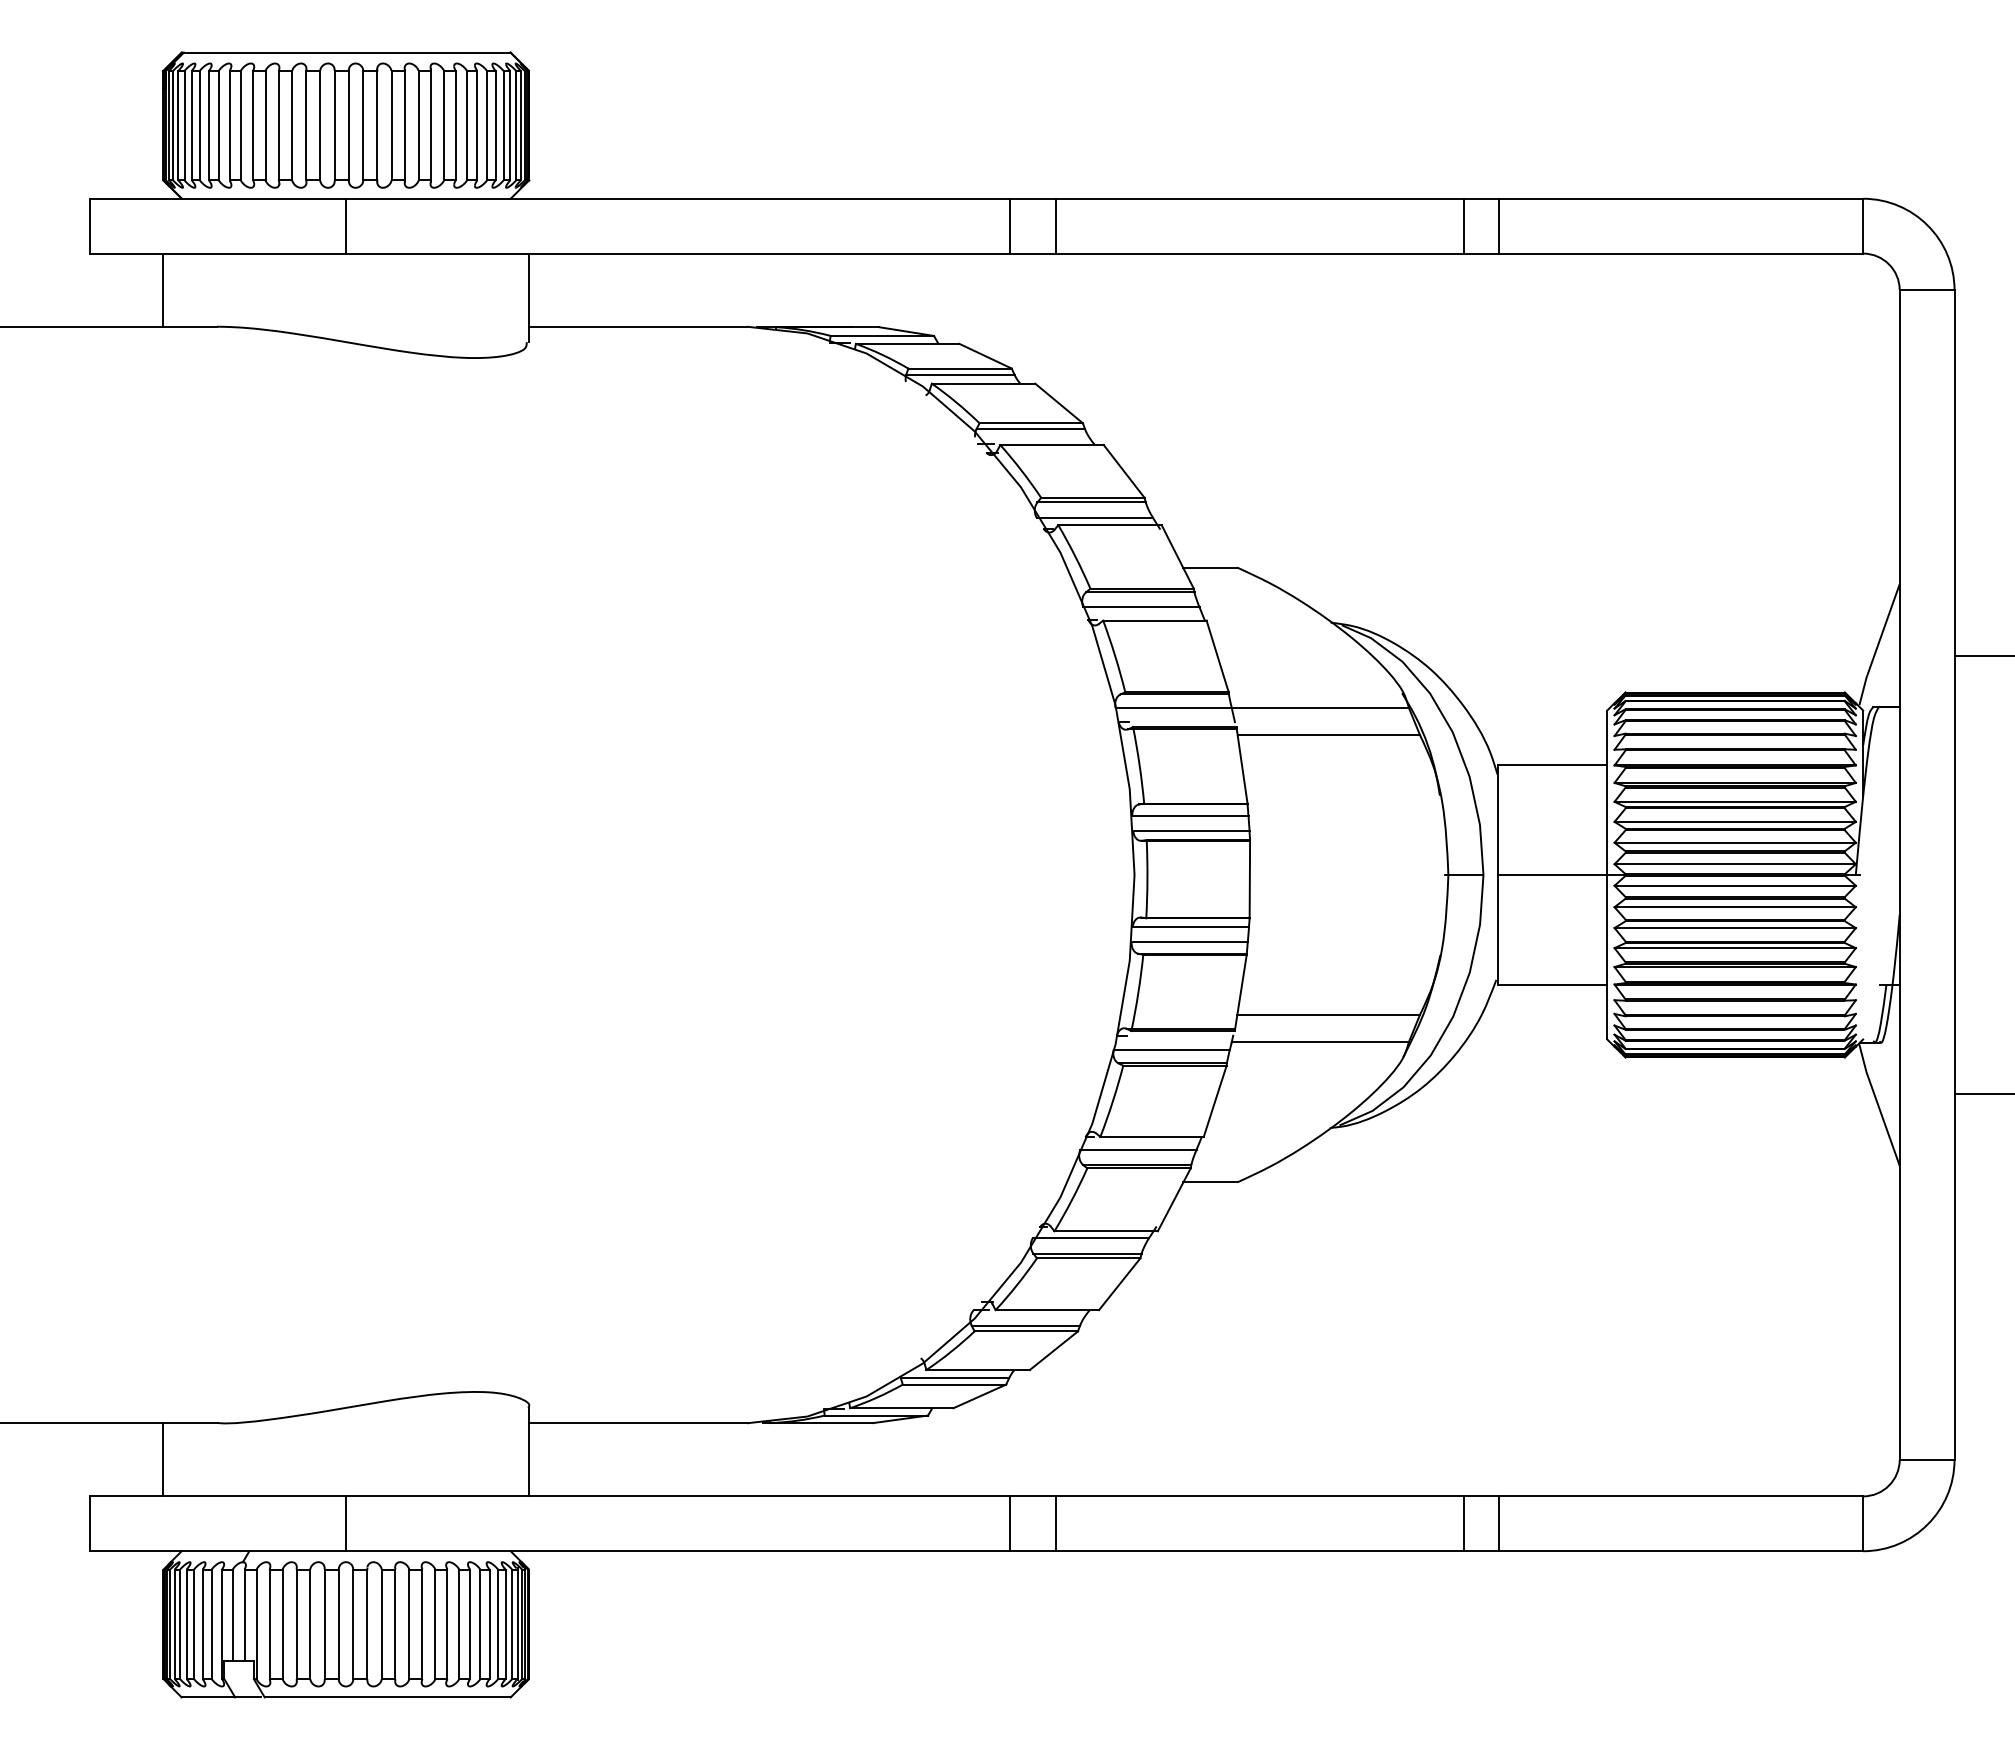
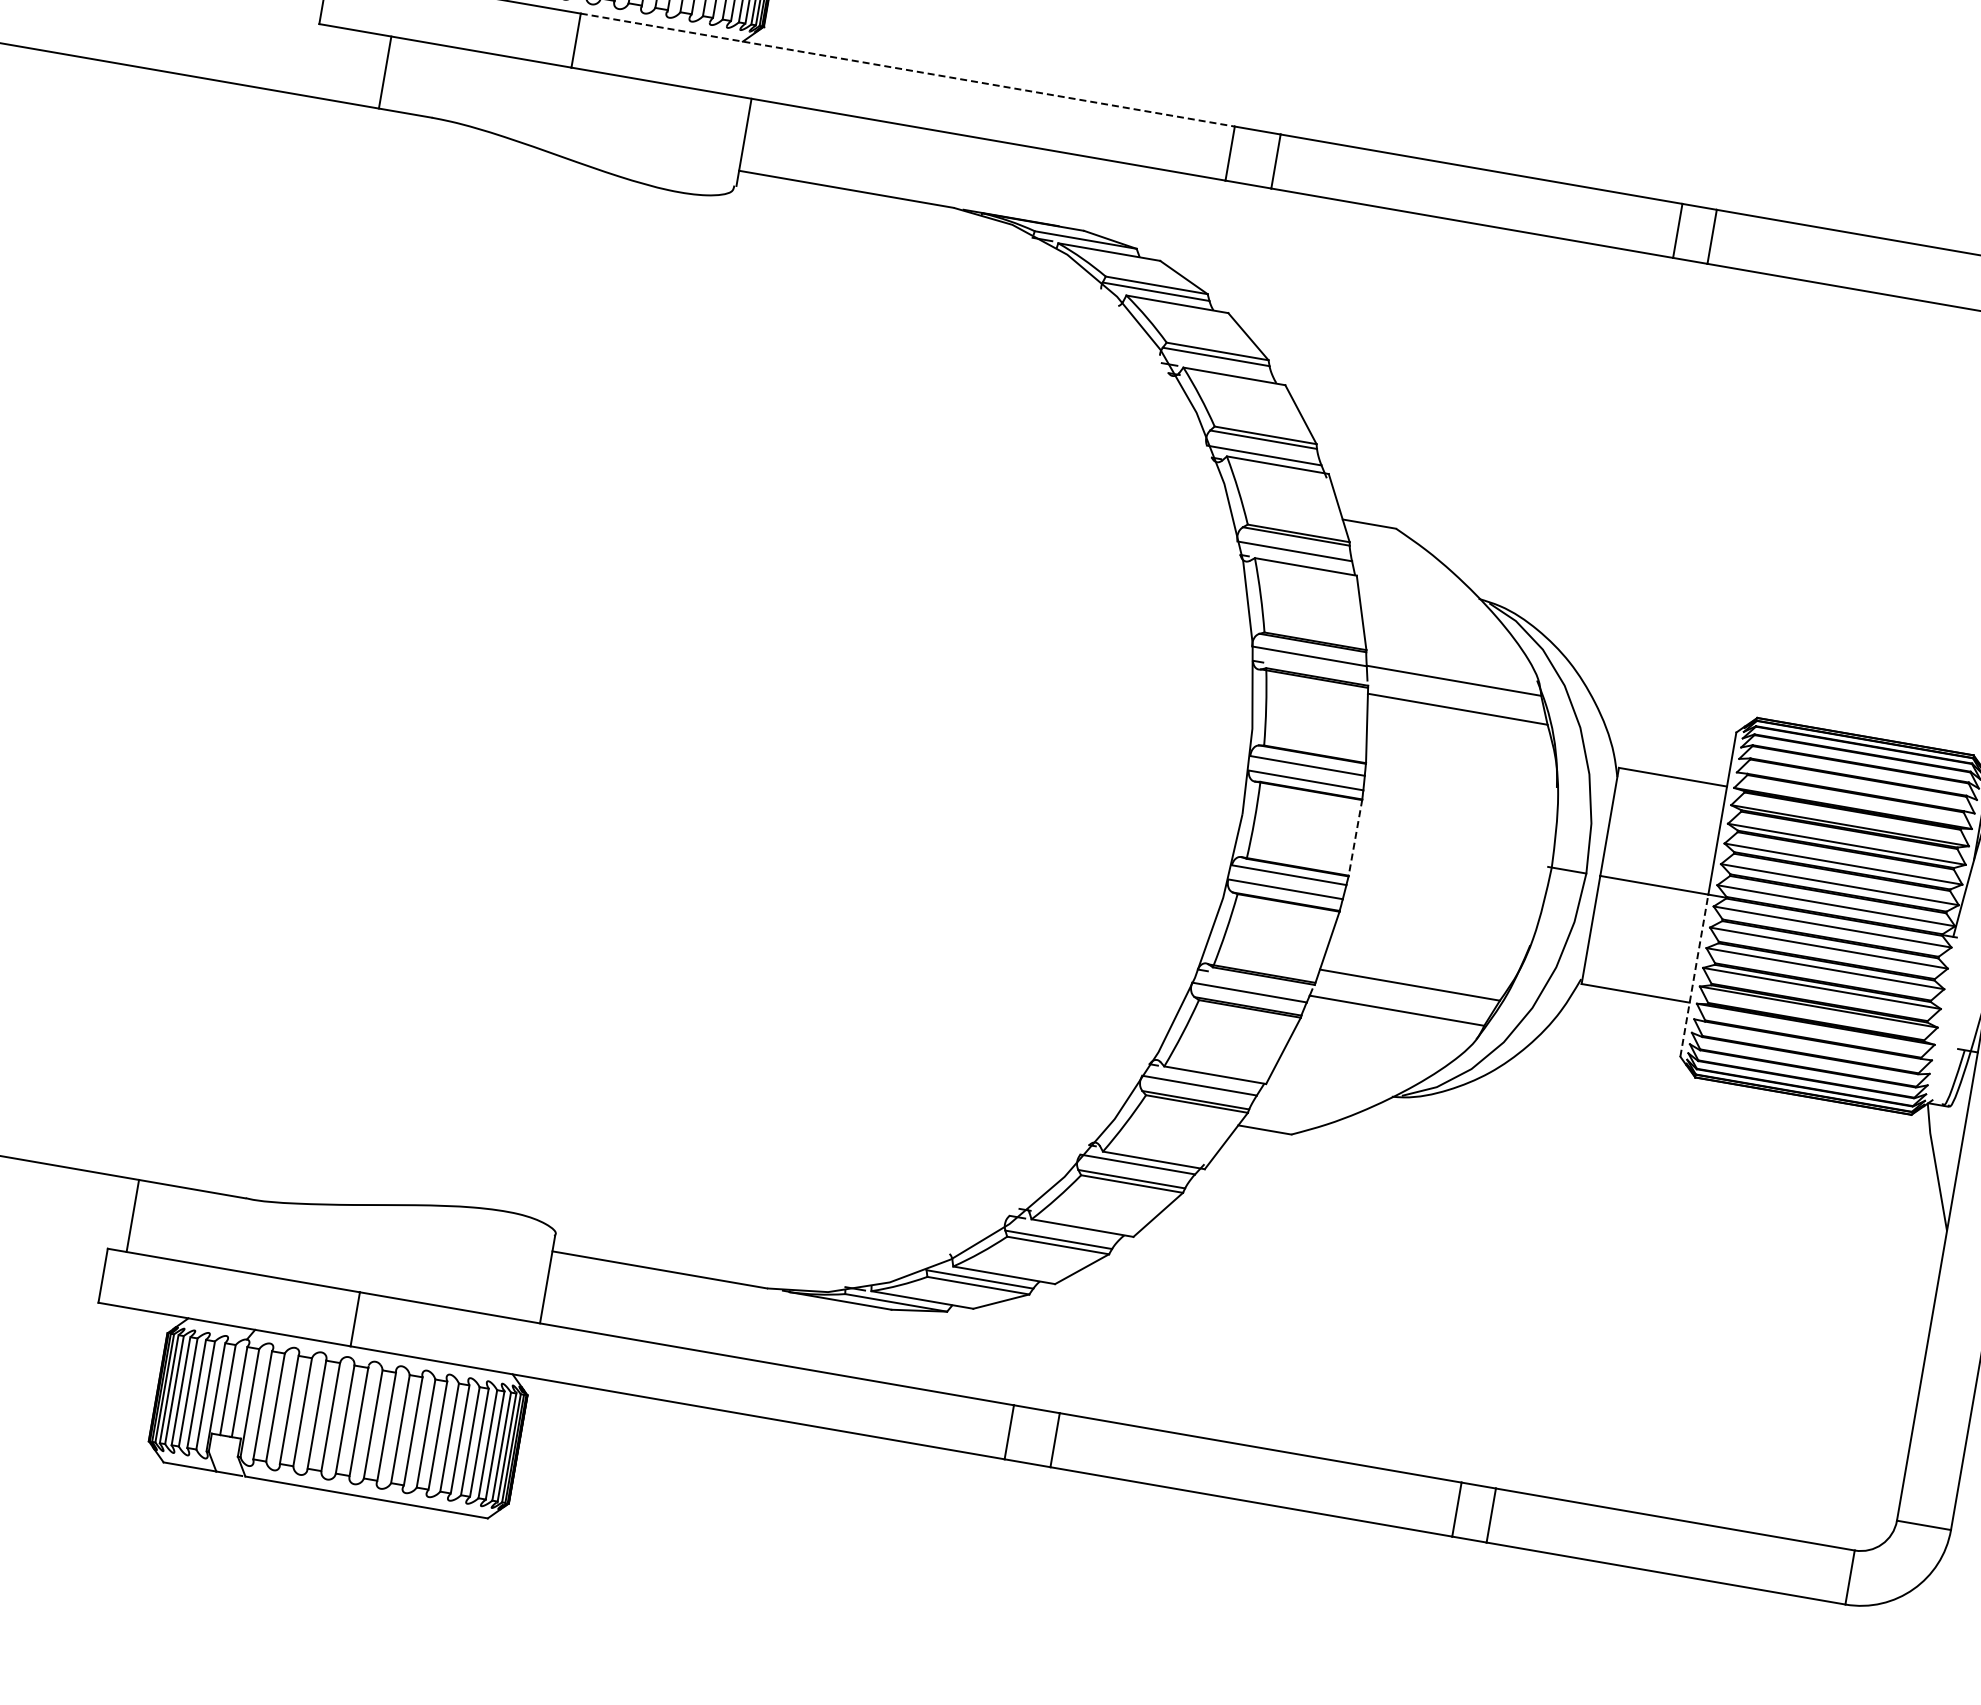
line: (678, 198) -> (908, 69), solid -> dashed
line: (1249, 879) -> (1355, 838), solid -> dashed
line: (1607, 956) -> (1694, 974), solid -> dashed
line: (163, 1459) -> (132, 1215), moved

